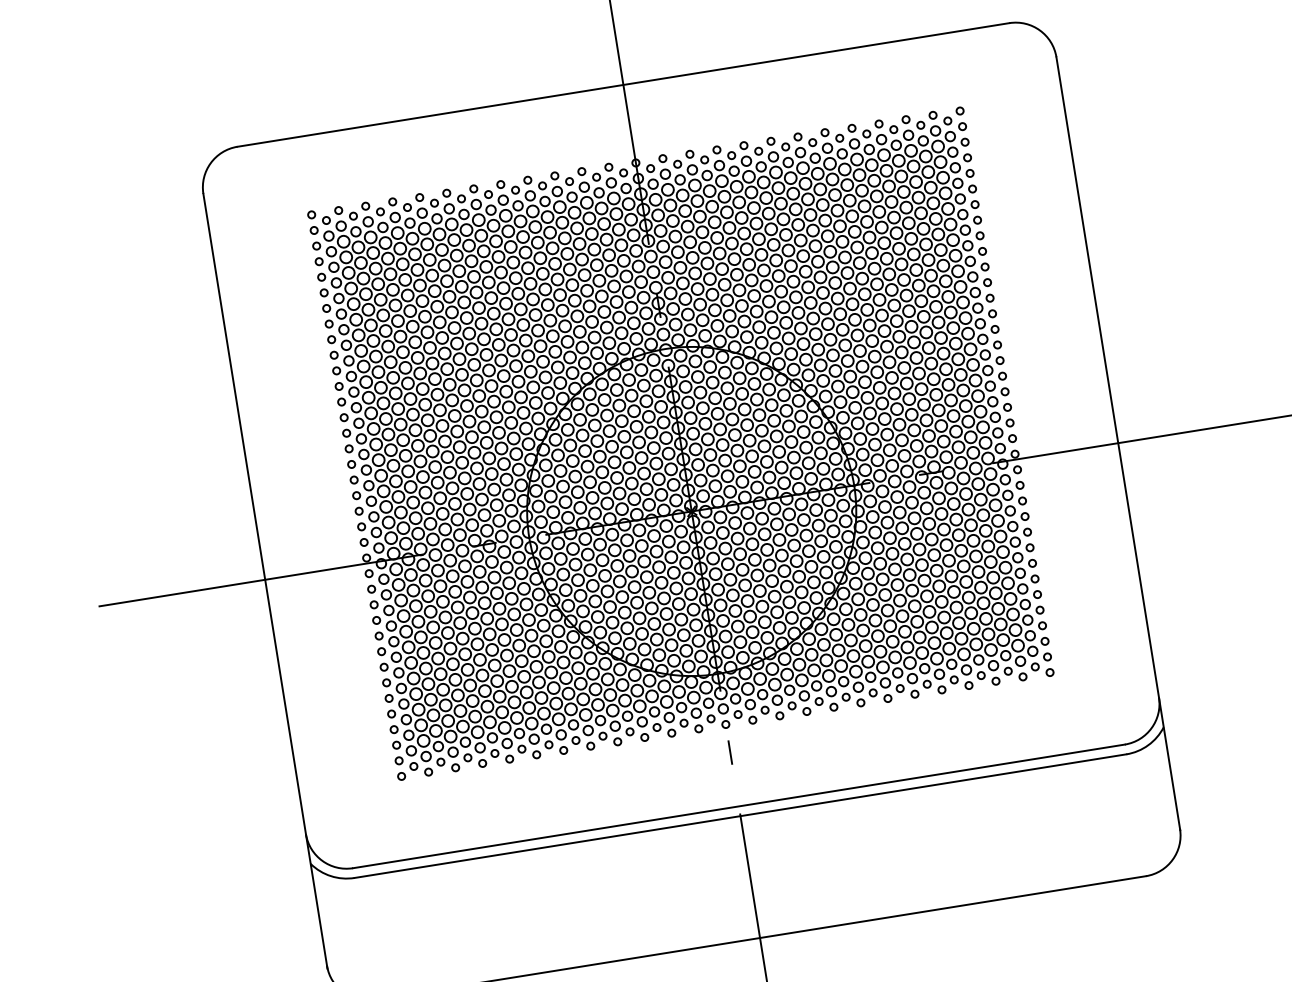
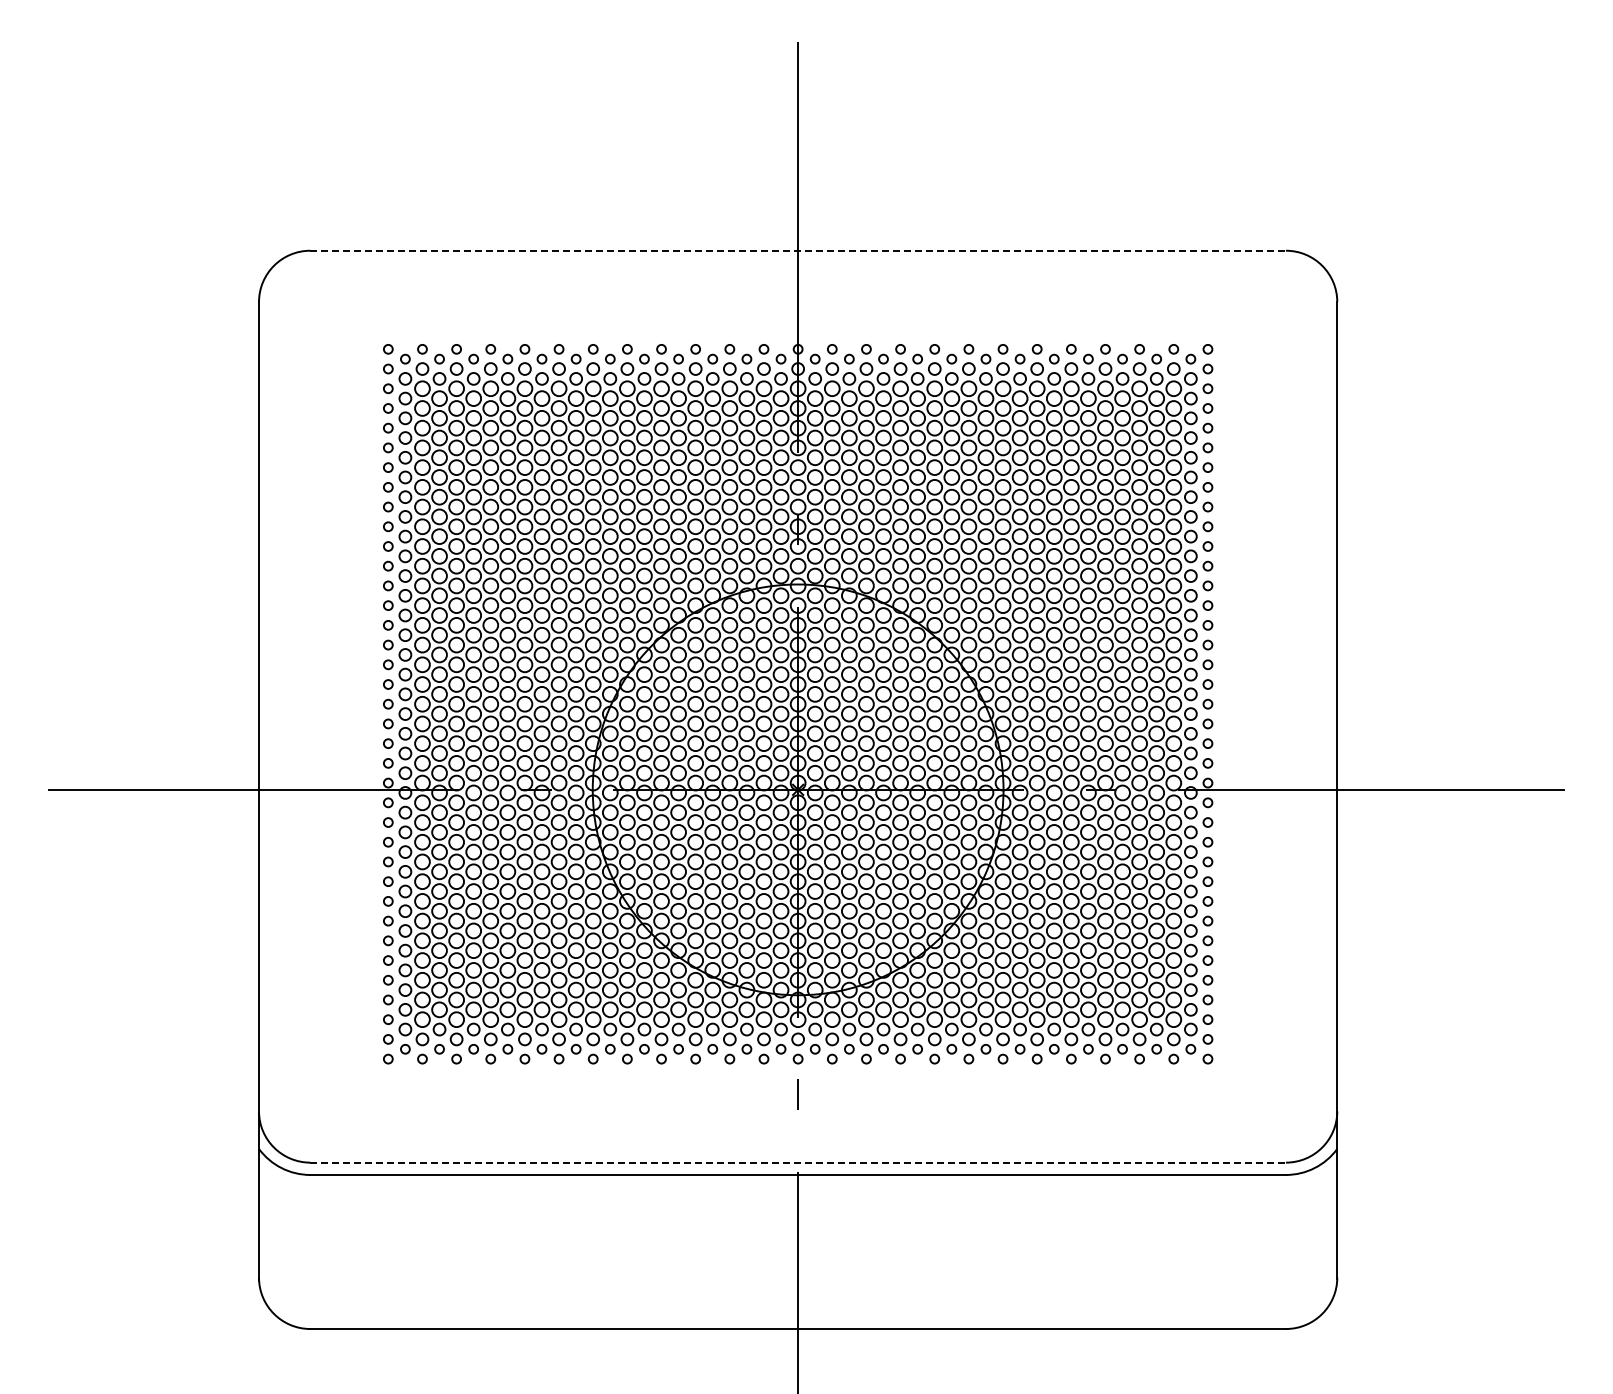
line: (623, 84) -> (798, 250), solid -> dashed
line: (739, 806) -> (798, 1162), solid -> dashed

